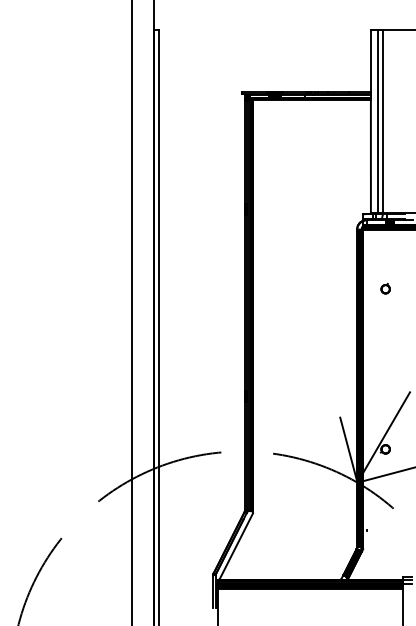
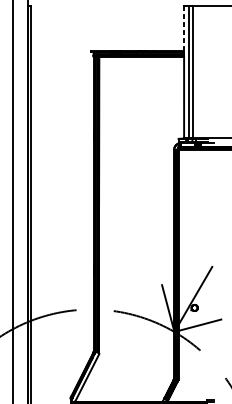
line: (370, 60) -> (183, 28), solid -> dashed
part: (385, 288) -> (194, 192), removed

